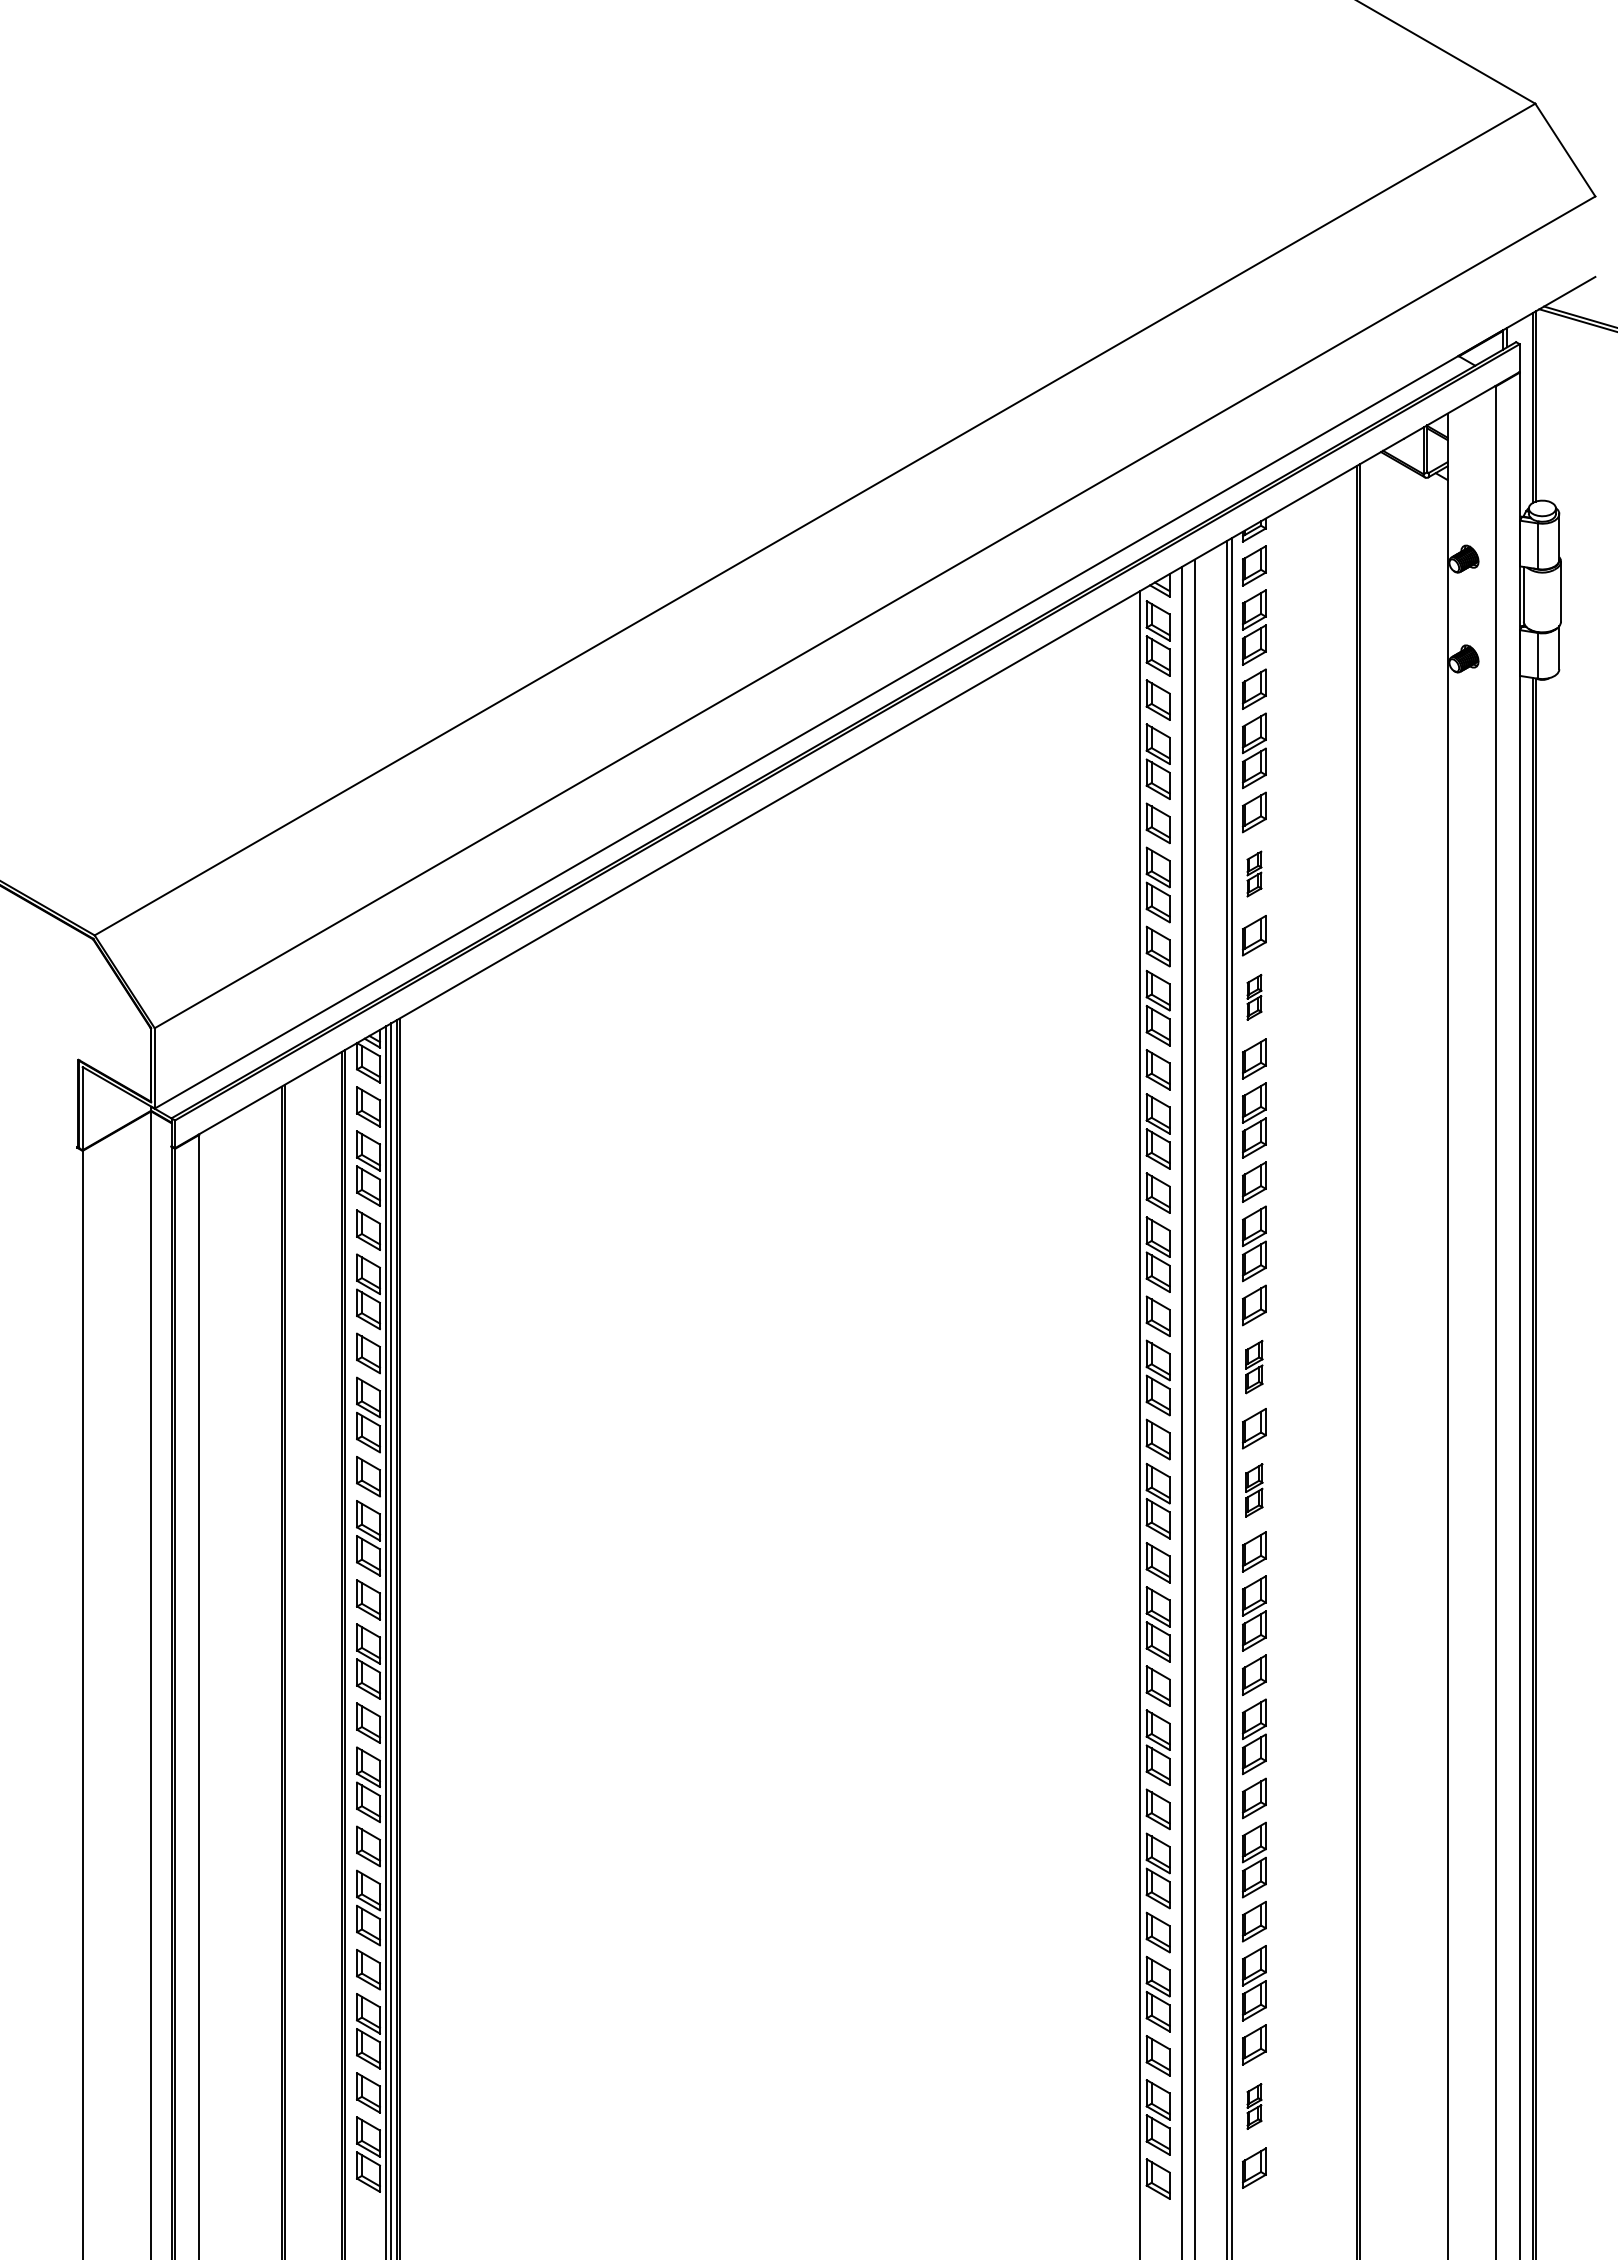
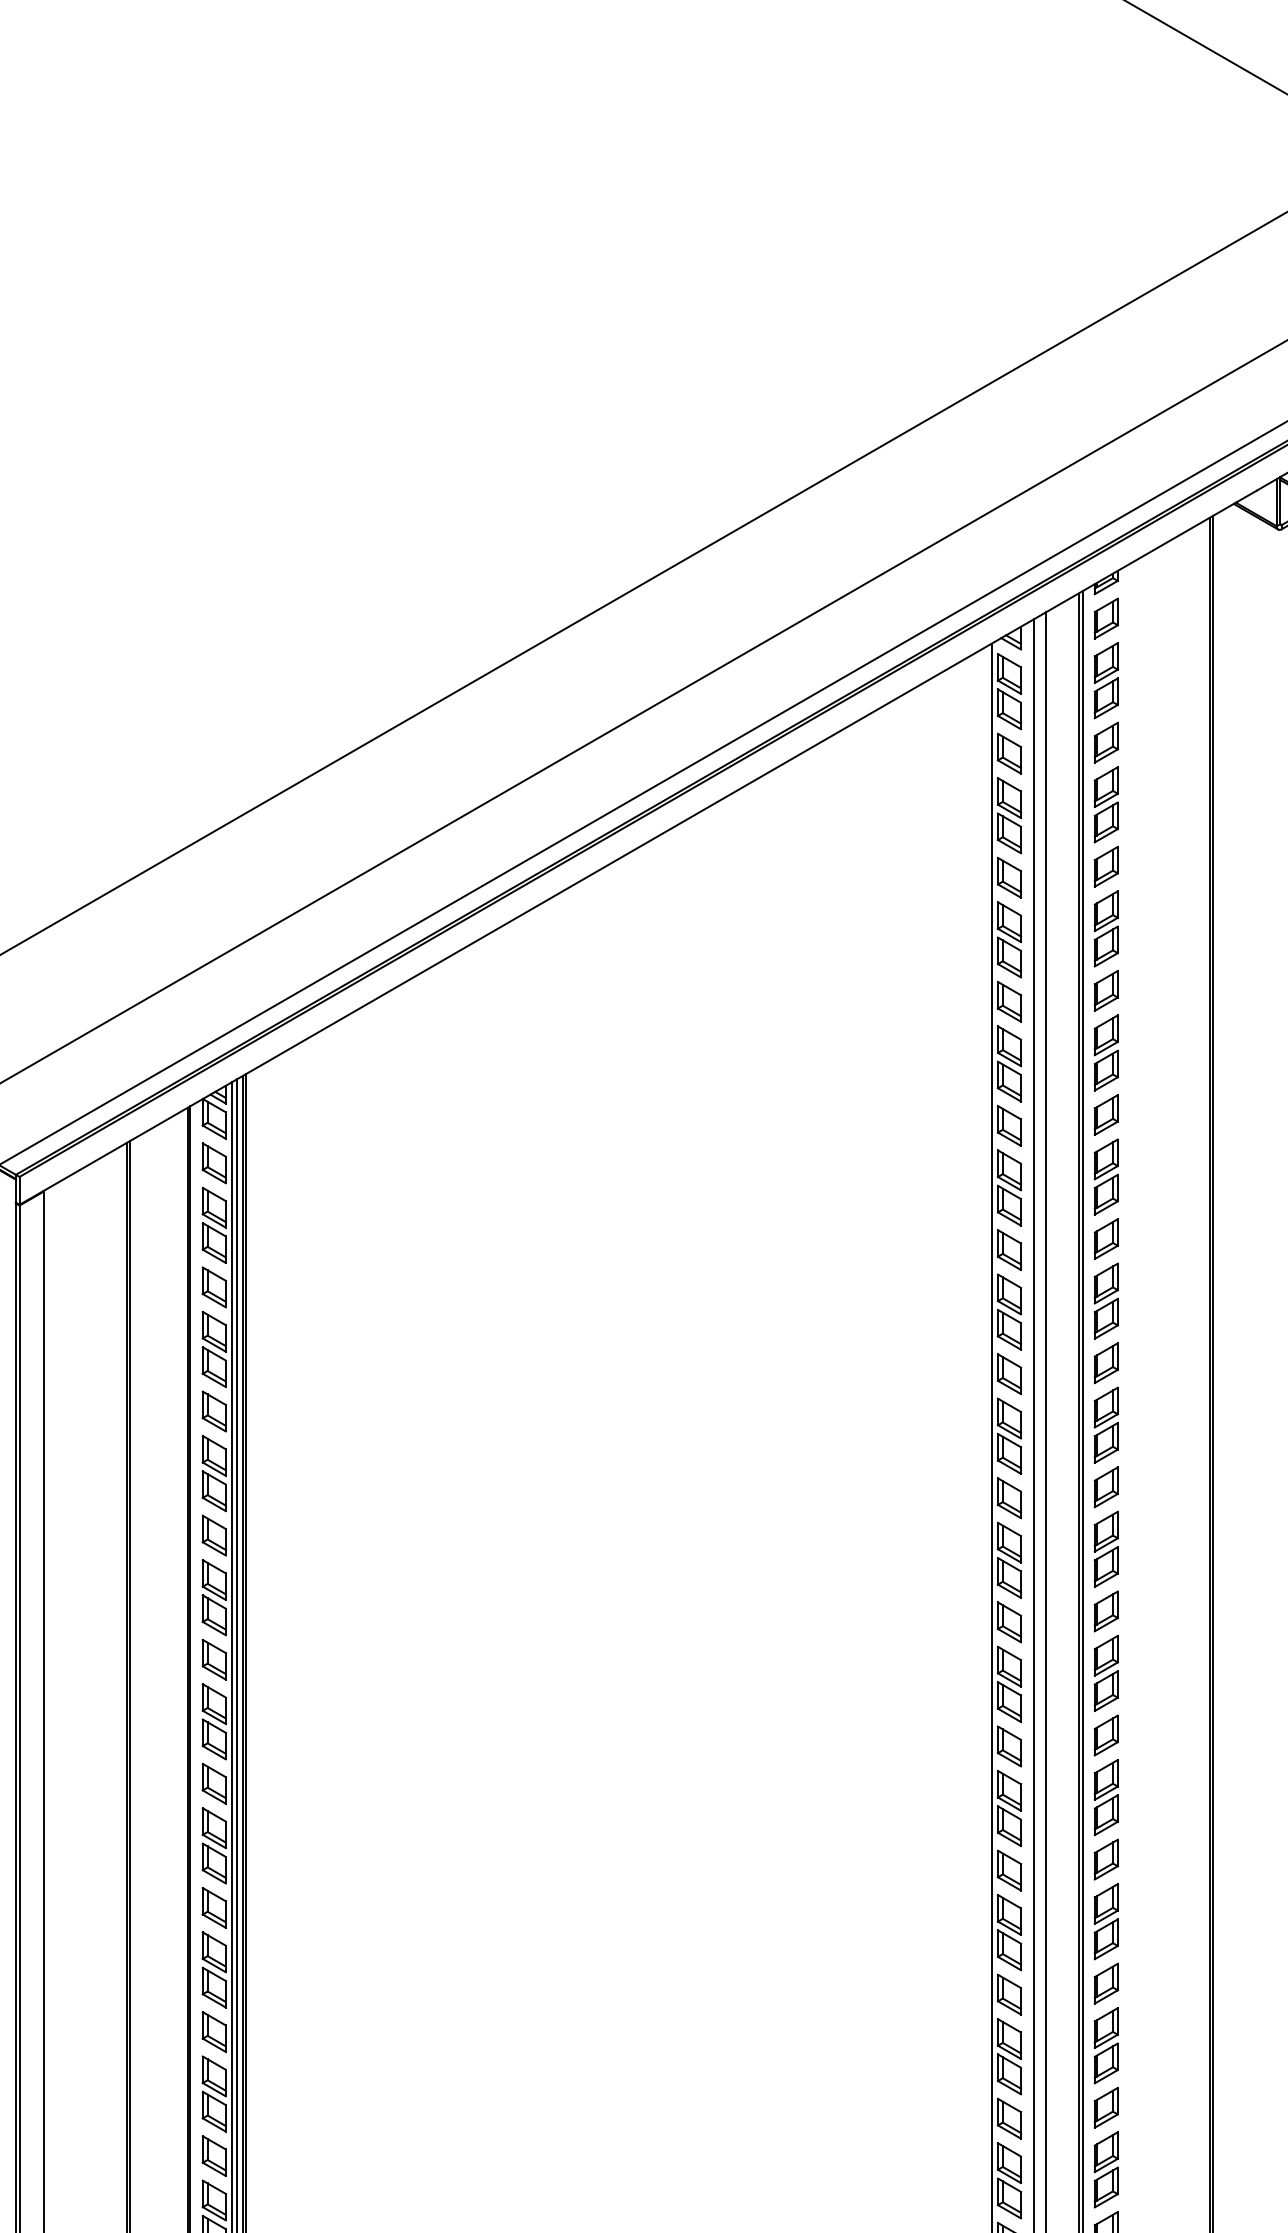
part: (1254, 873) -> (1106, 928), size x1.67
part: (1254, 997) -> (1106, 1053), size x1.67
part: (1254, 1366) -> (1106, 1424), size x1.43
part: (1254, 1490) -> (1106, 1549), size x1.43
part: (1254, 2106) -> (1106, 2169), size x1.67

